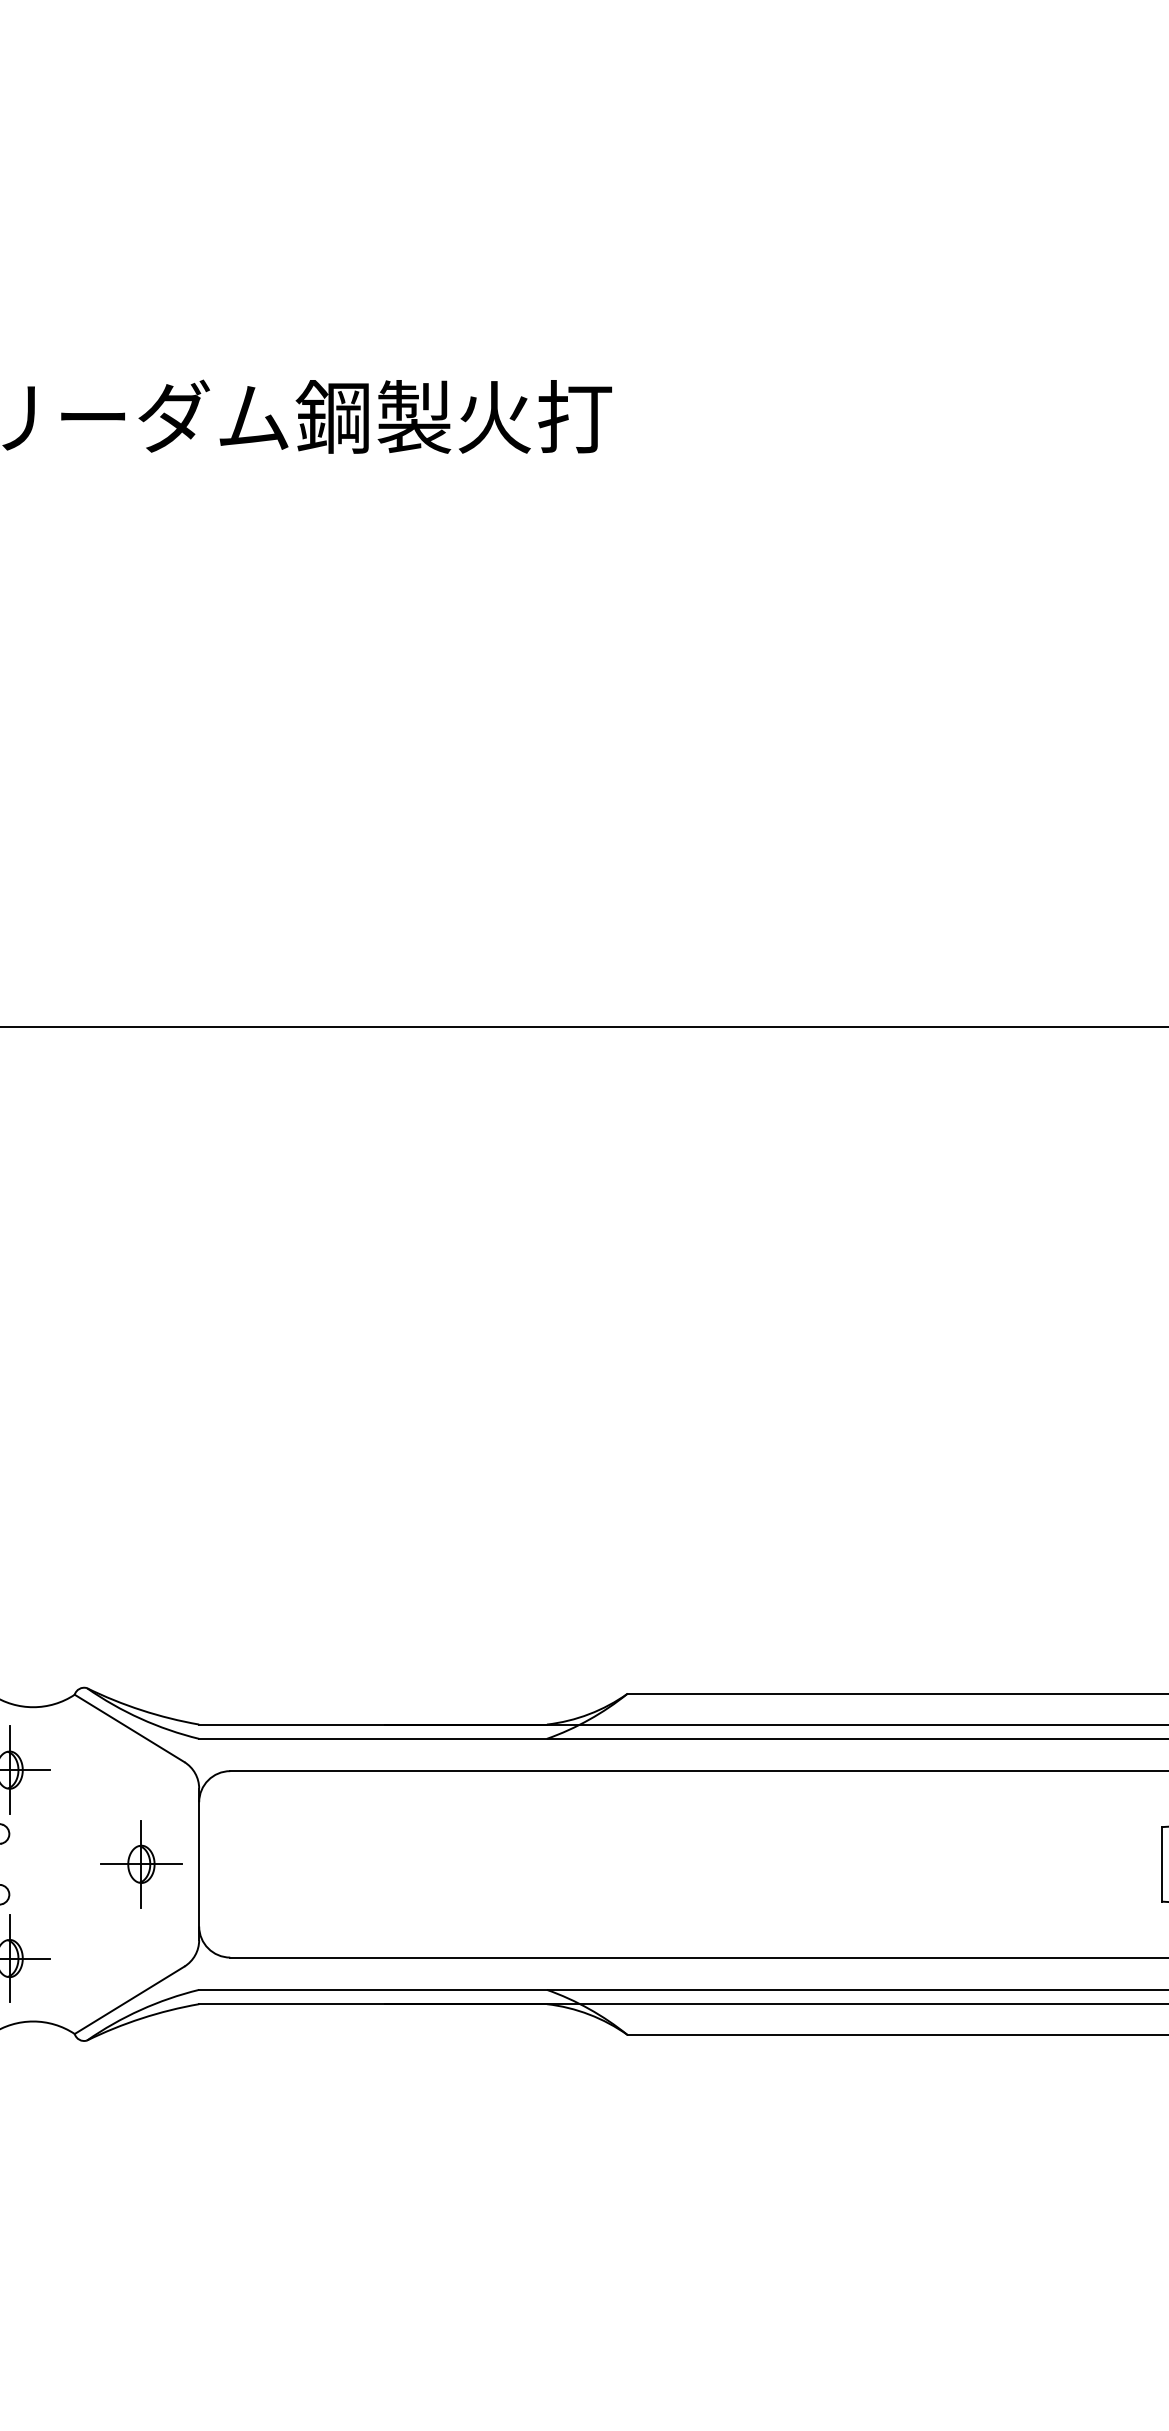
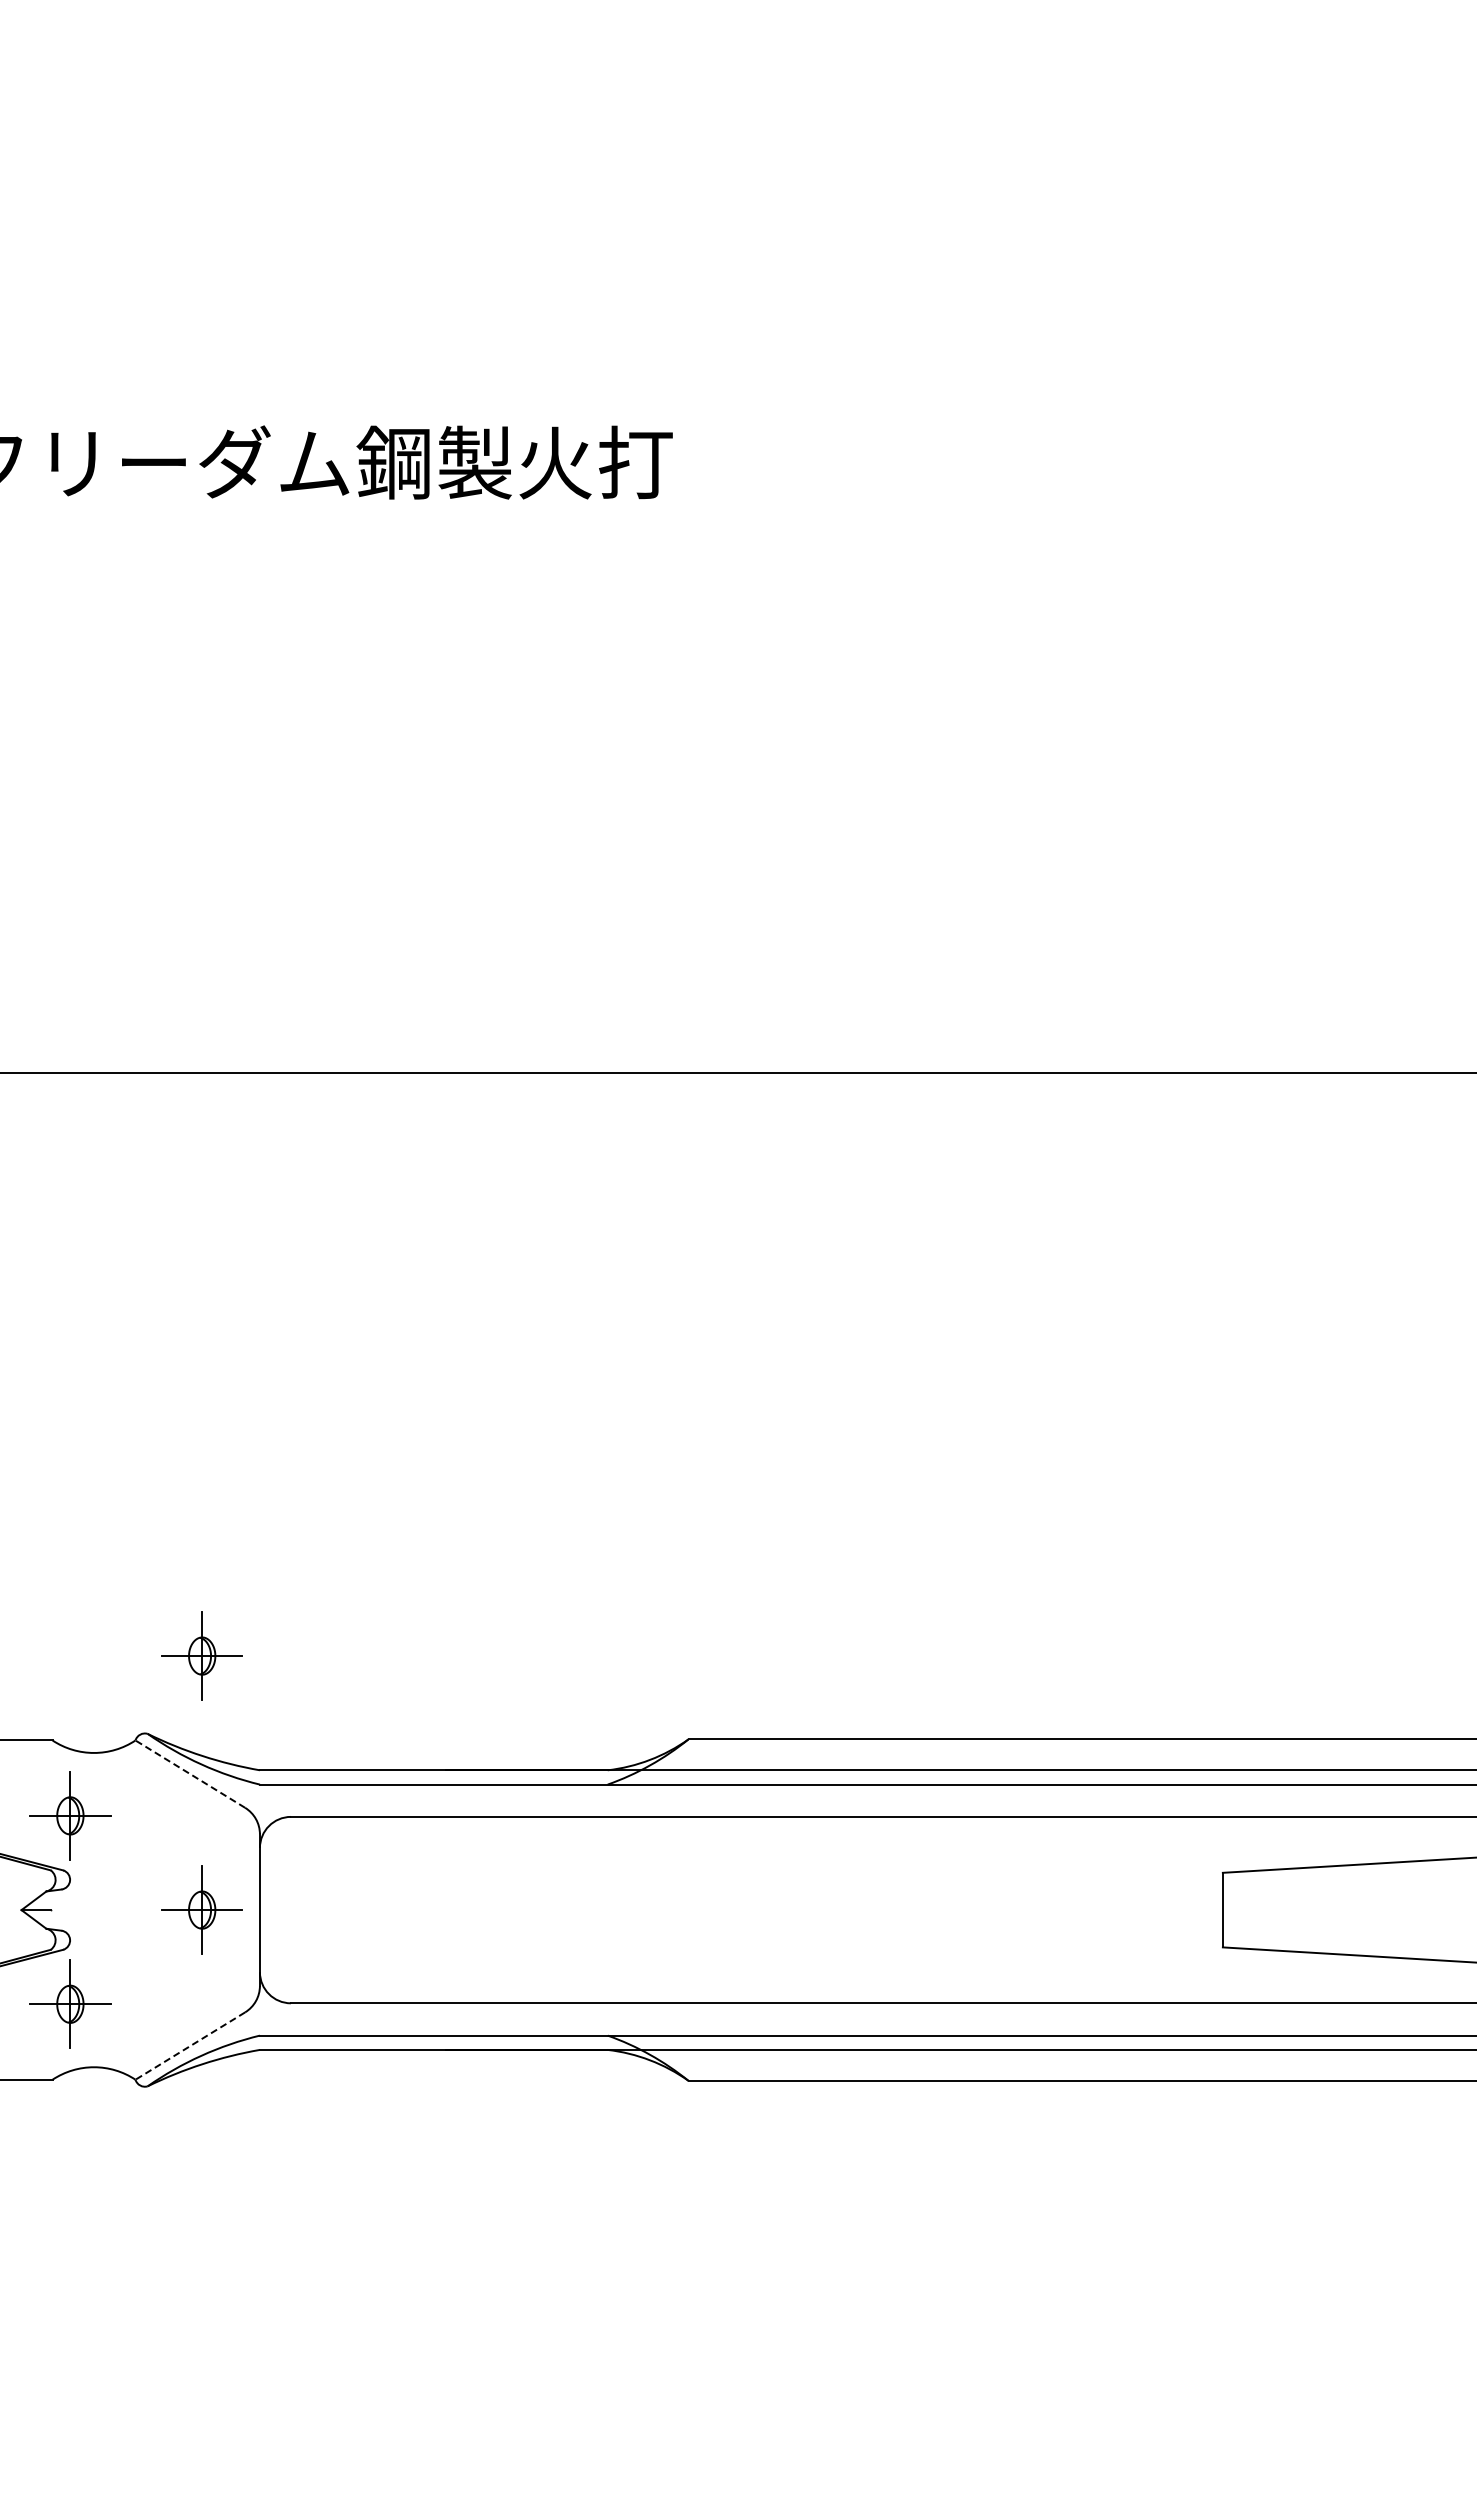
part: (140, 1609) -> (201, 1655), added
line: (128, 1727) -> (189, 1773), solid -> dashed
line: (128, 2000) -> (189, 2046), solid -> dashed

